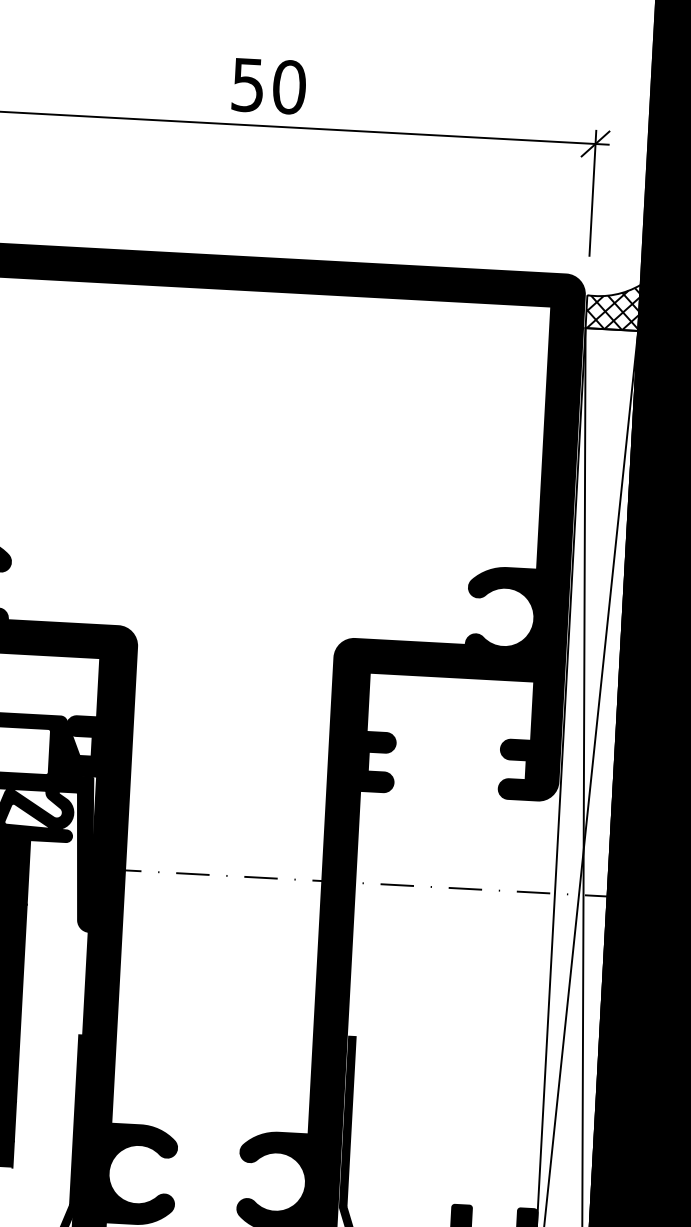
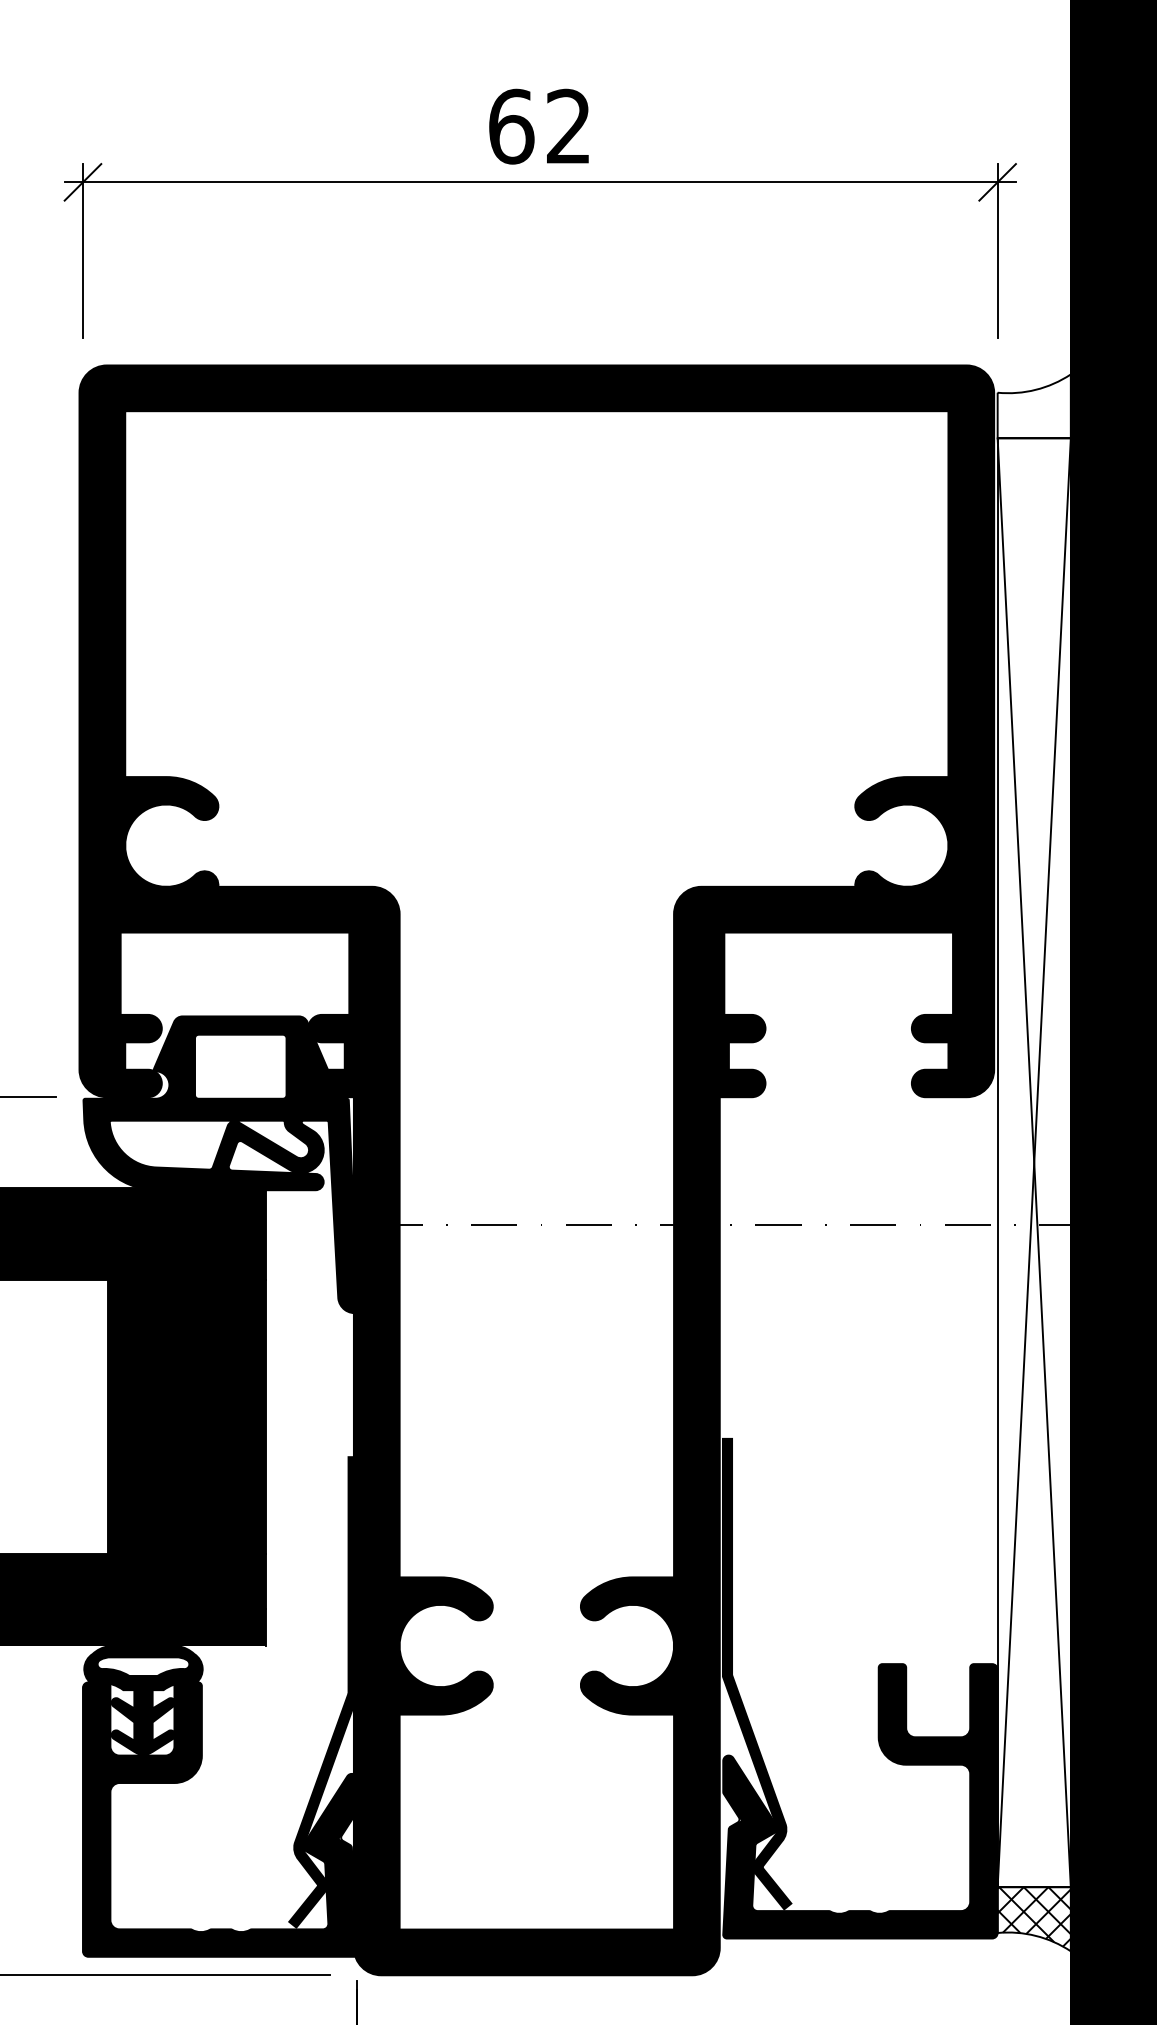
text: (269, 86) -> (540, 126), 50 -> 62
hatch: (612, 307) -> (1033, 408), removed

